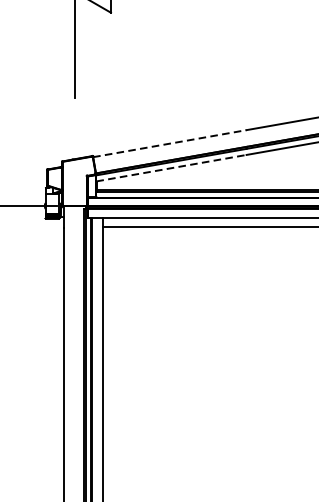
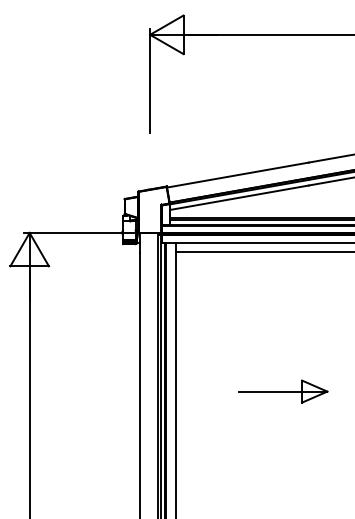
line: (170, 144) -> (238, 175), dashed -> solid
line: (171, 167) -> (239, 197), dashed -> solid
part: (219, 377) -> (283, 391), added

